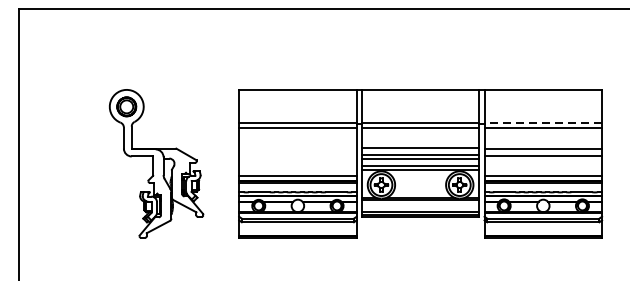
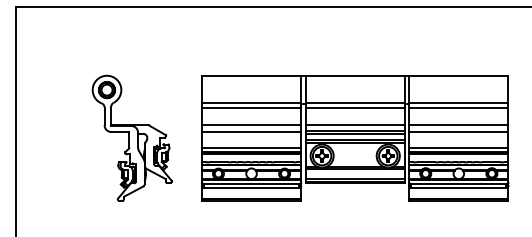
line: (542, 122) -> (458, 103), dashed -> solid
line: (297, 148) -> (251, 125), added
line: (297, 157) -> (251, 132), added

